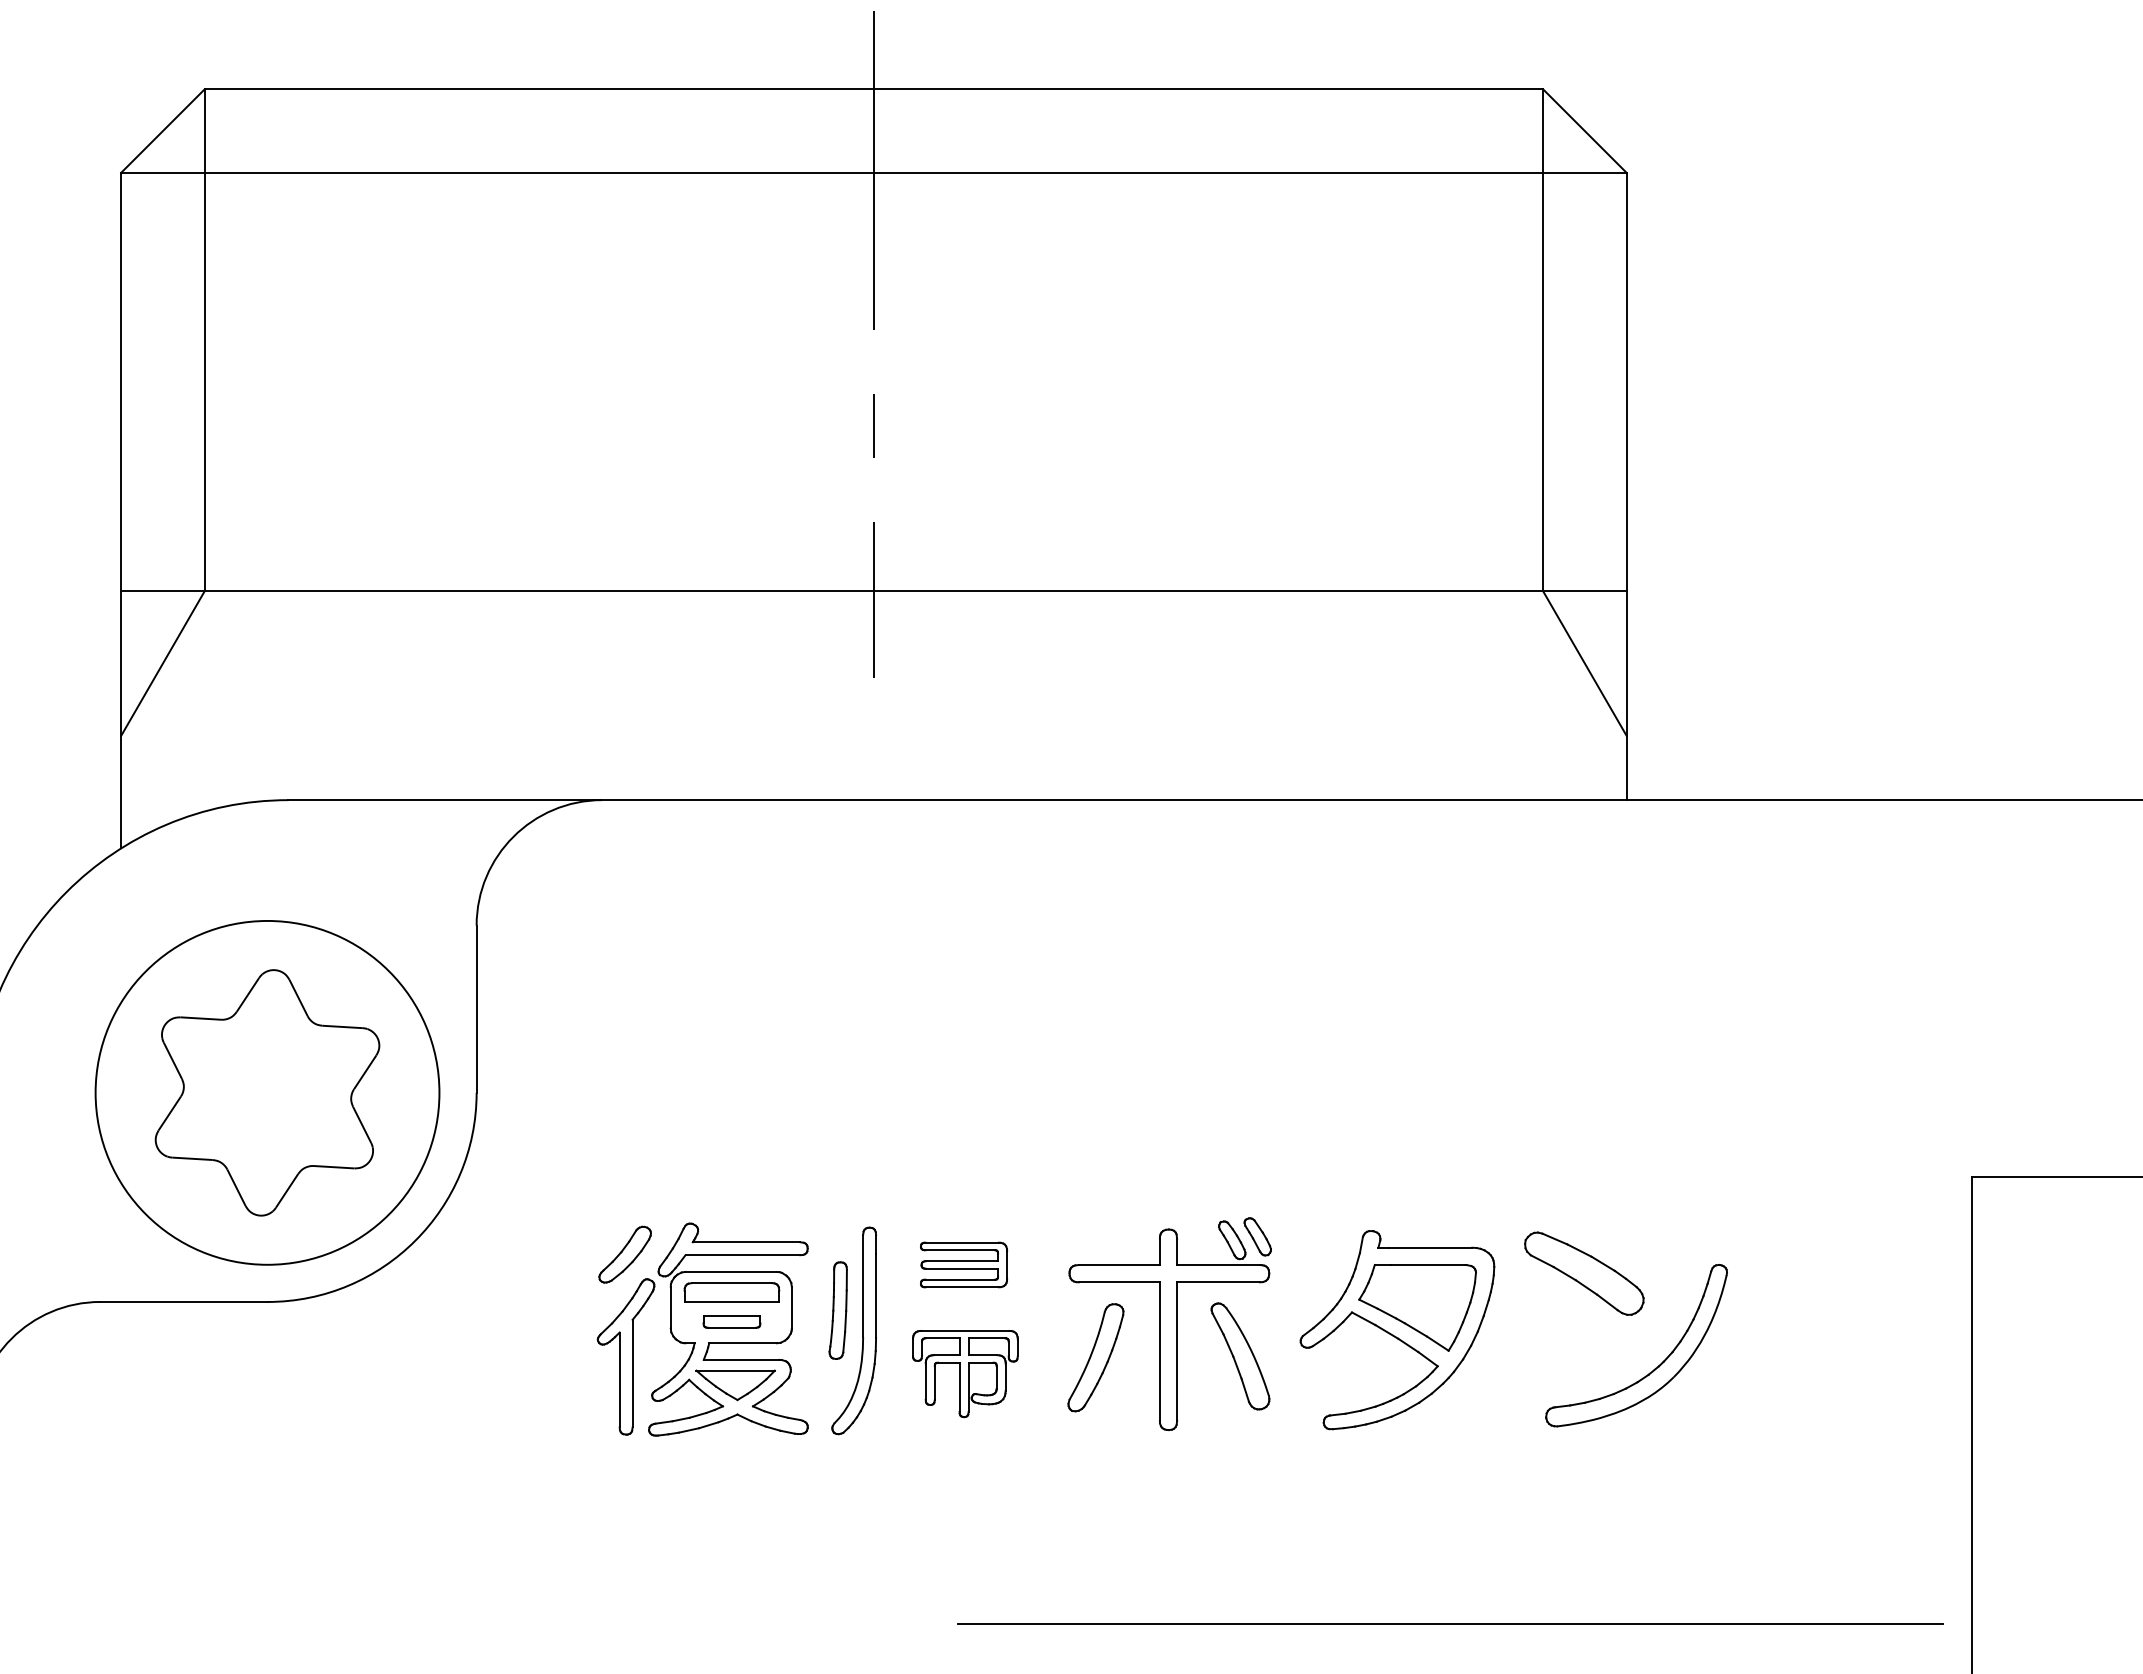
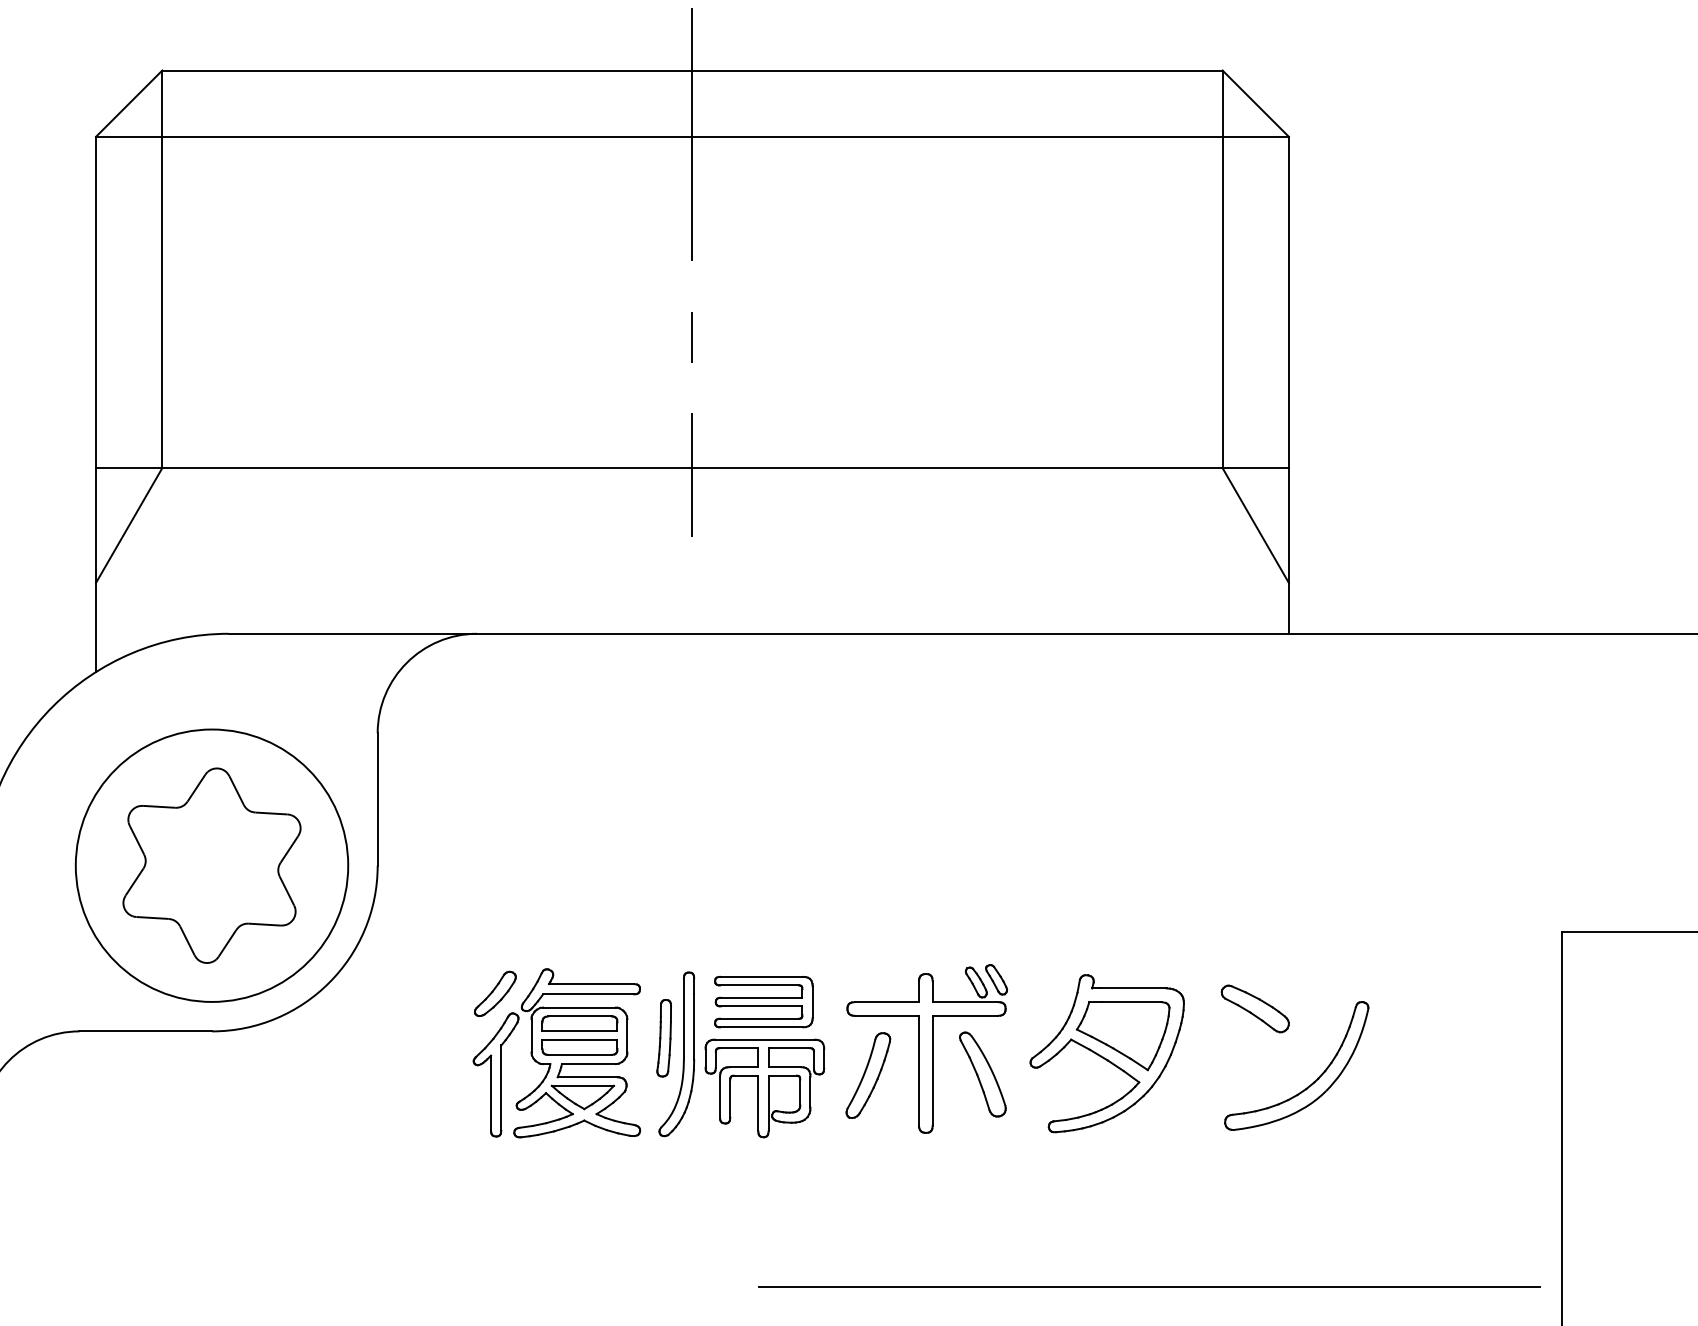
part: (963, 1264) -> (763, 1001), size x1.43
part: (1584, 1273) -> (1255, 1008), size x0.71
part: (731, 1321) -> (579, 1046), size x1.67
part: (965, 1373) -> (765, 1088), size x1.43

